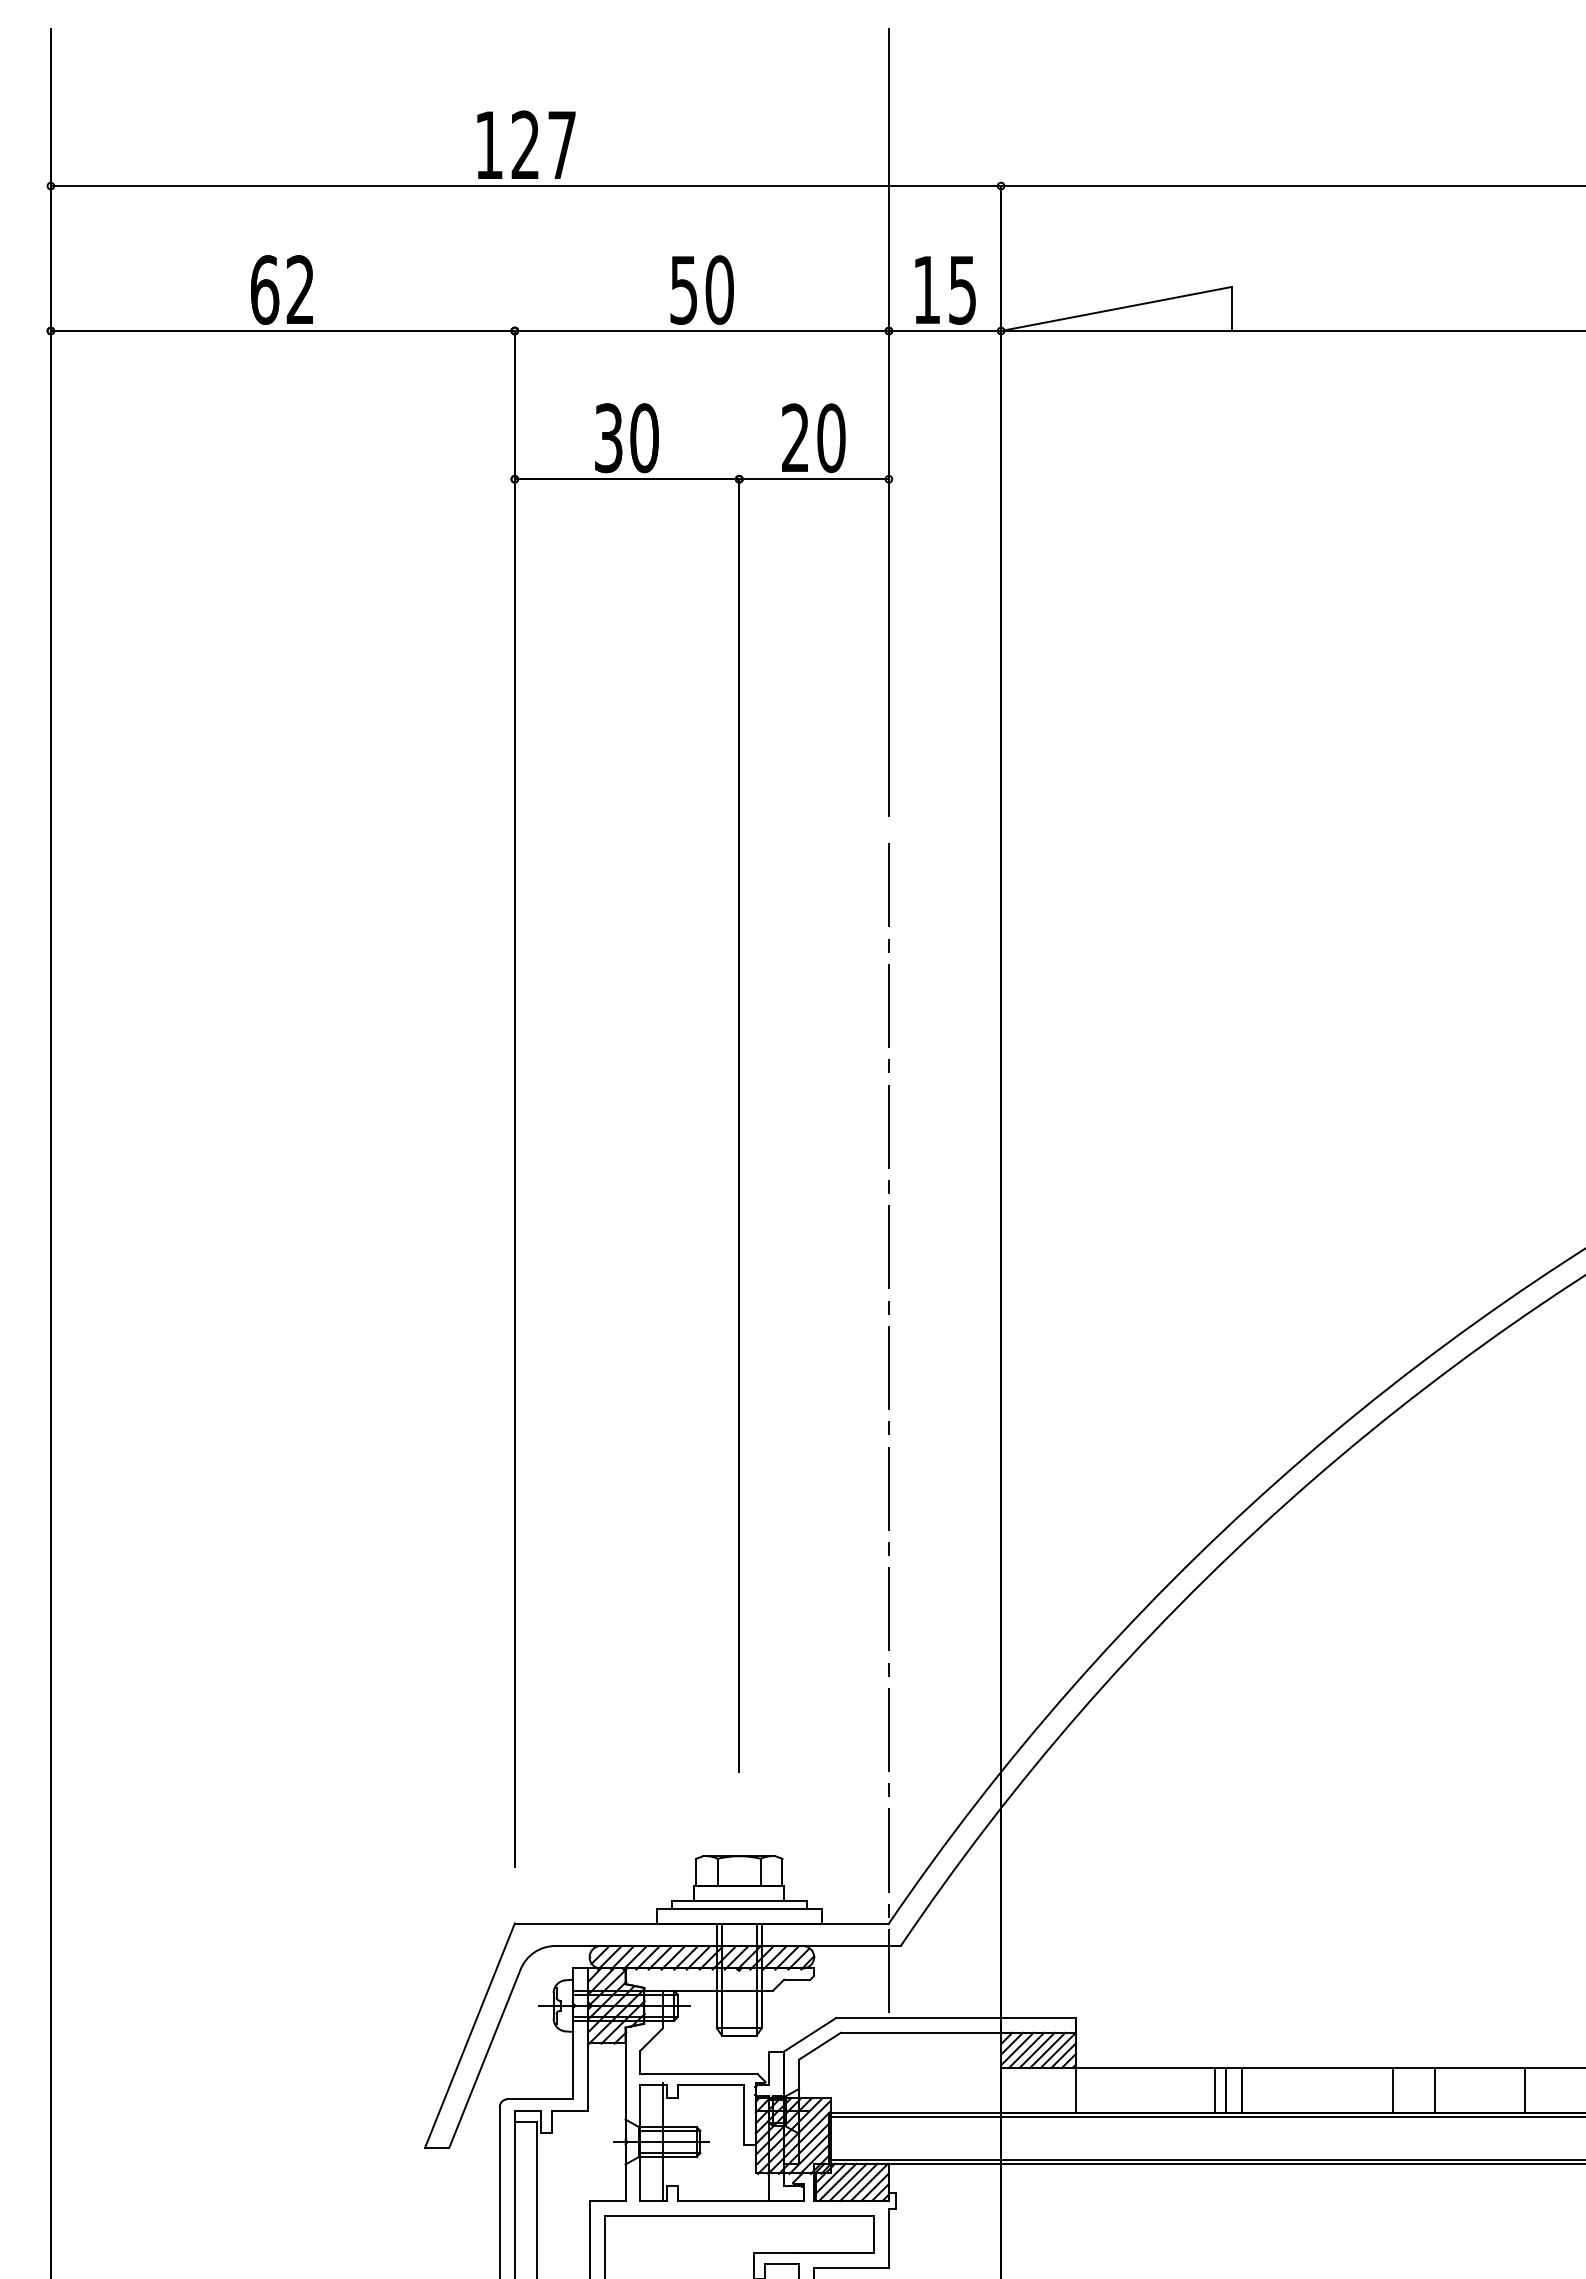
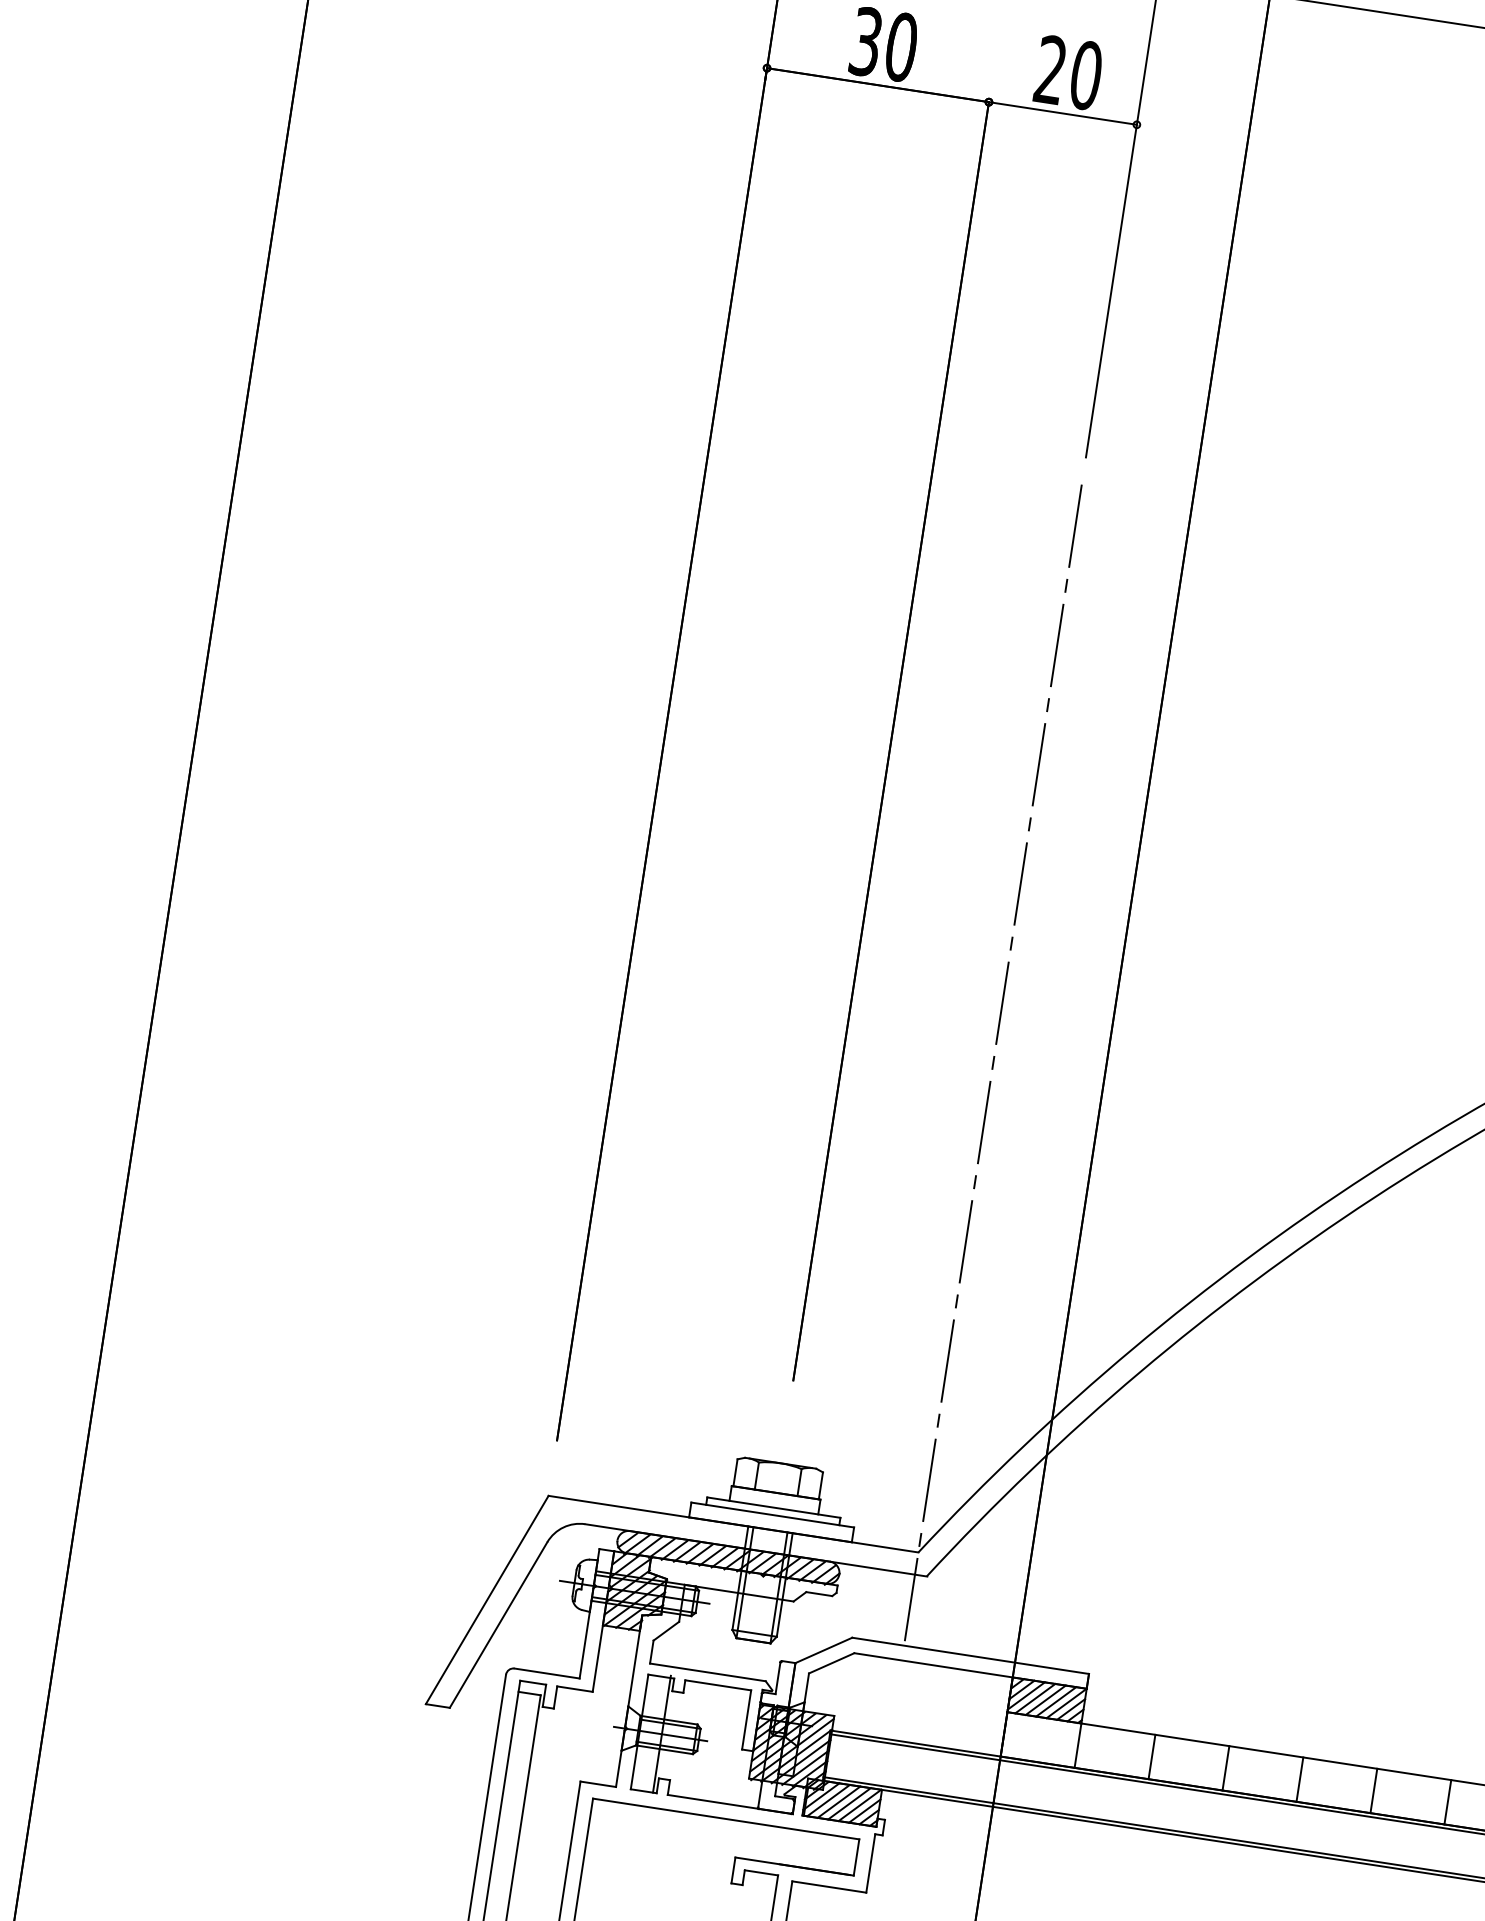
line: (1214, 2089) -> (1151, 1756), moved
line: (1242, 2089) -> (1300, 1778), moved
line: (1393, 2089) -> (1448, 1801), moved
line: (1435, 2089) -> (1374, 1790), moved

